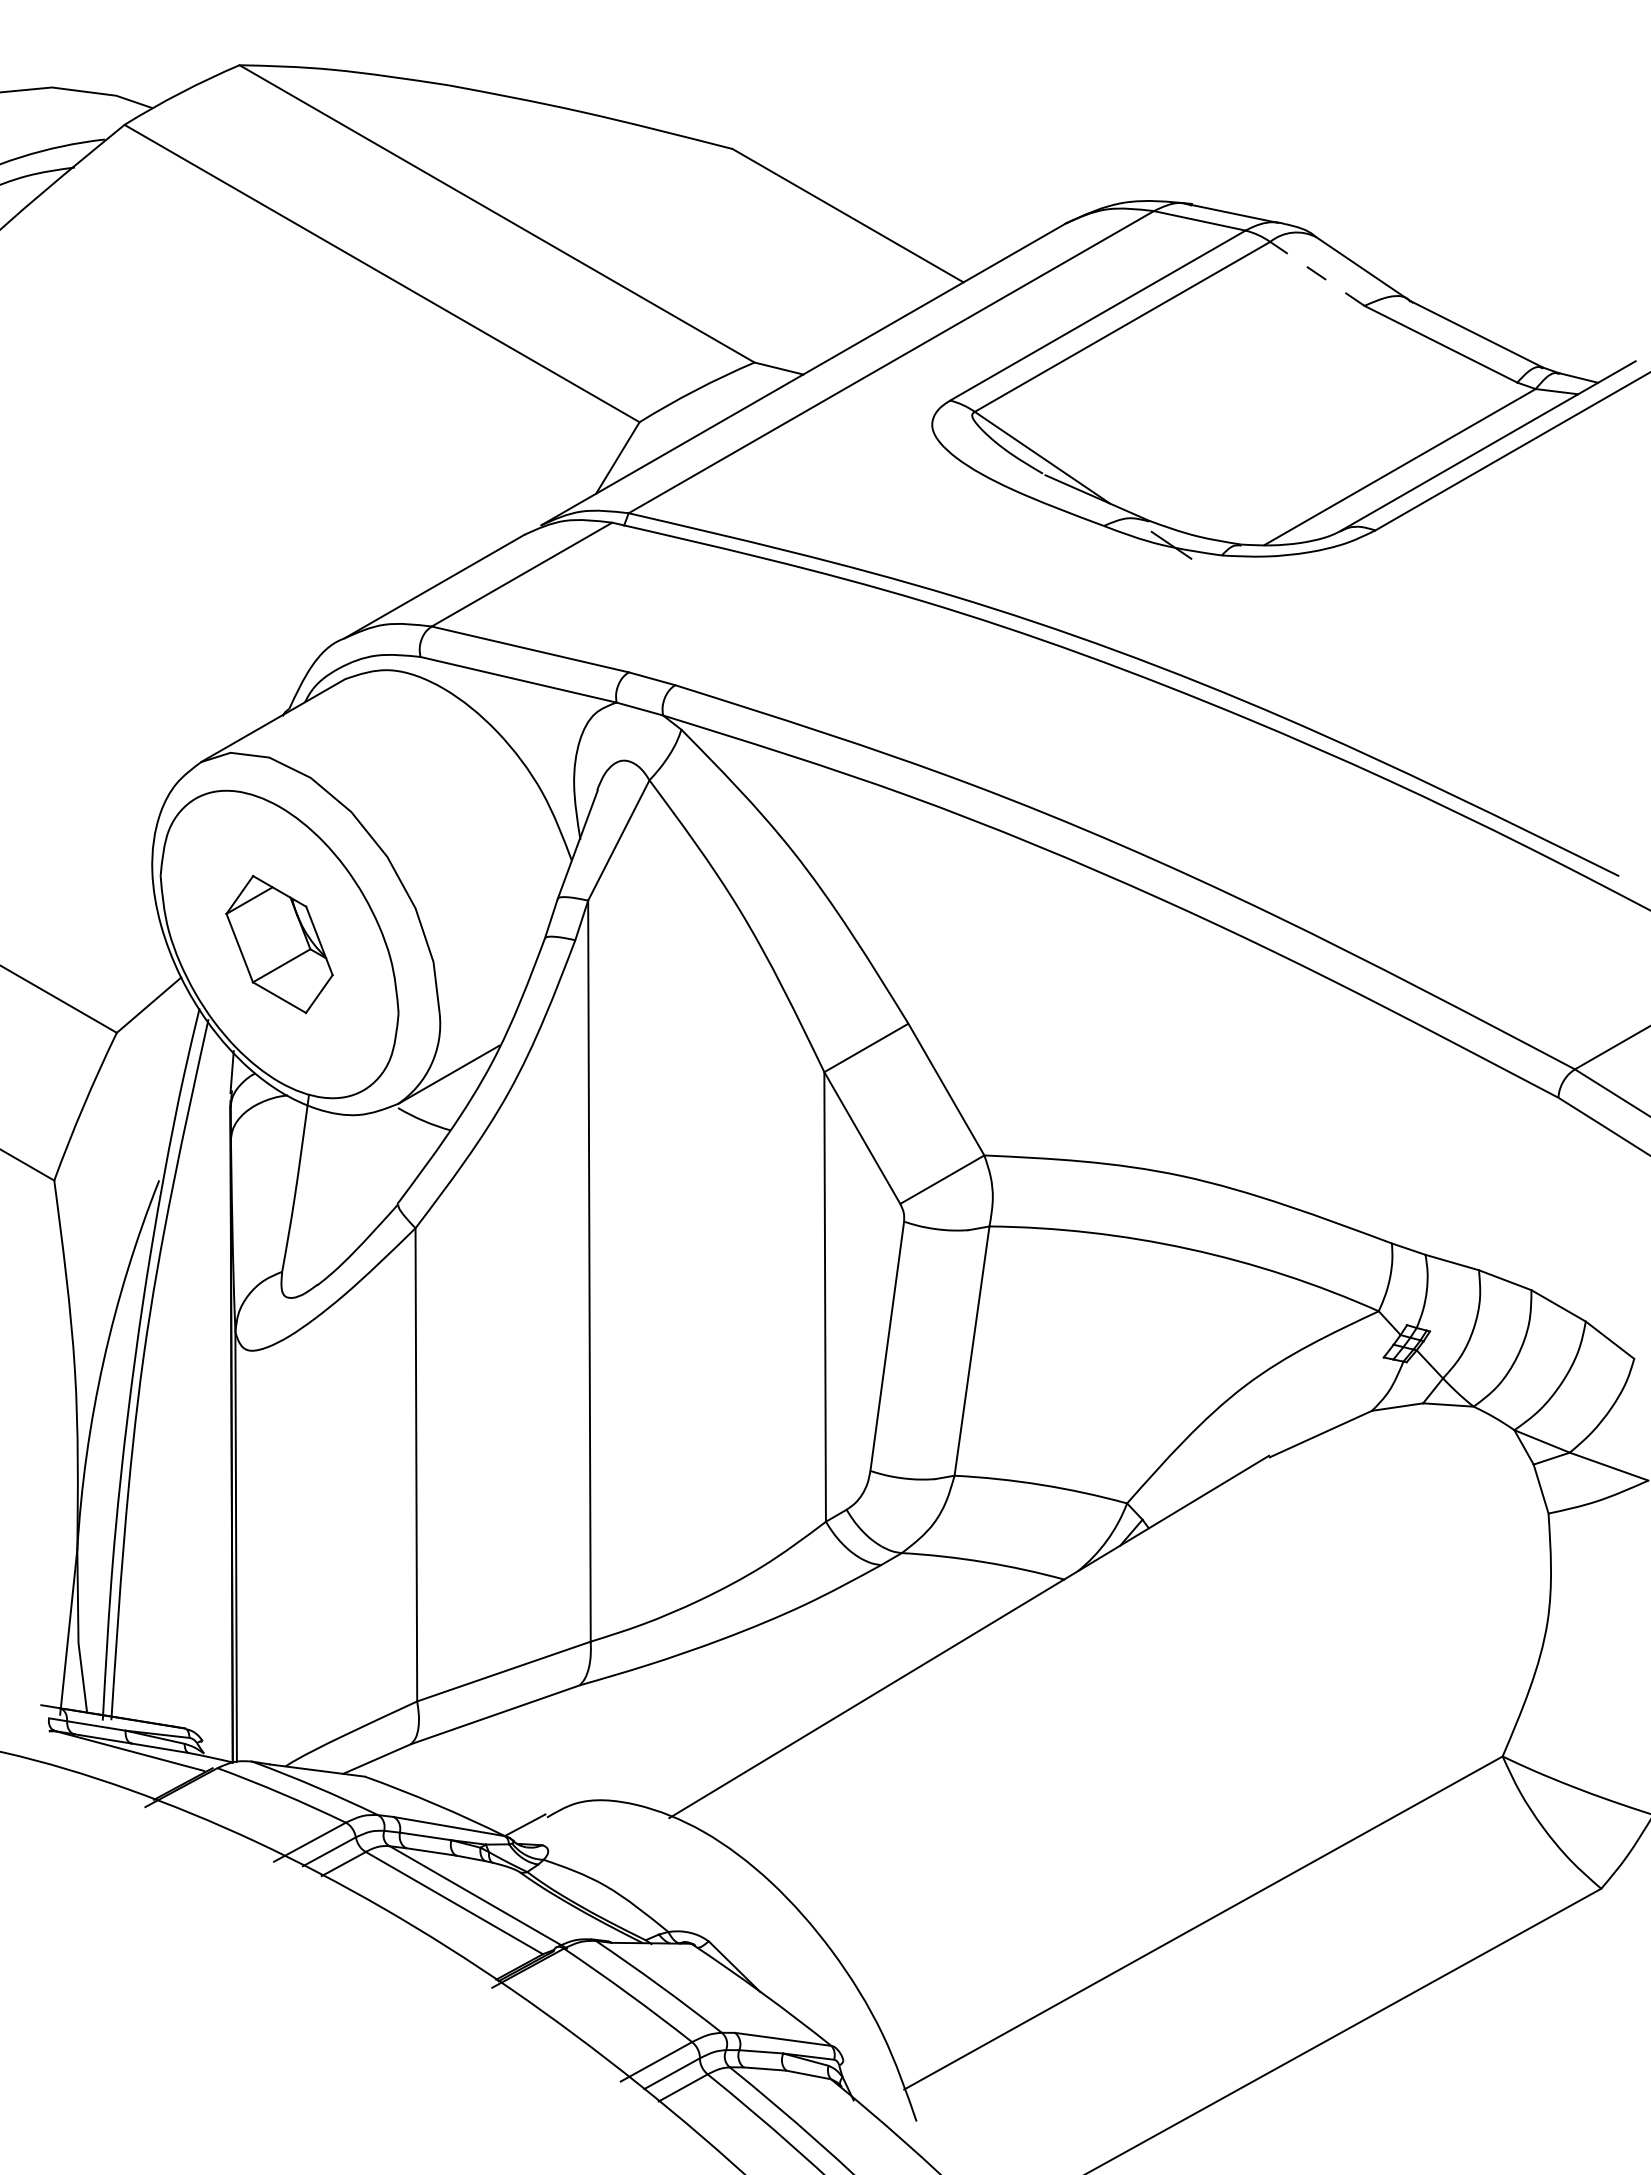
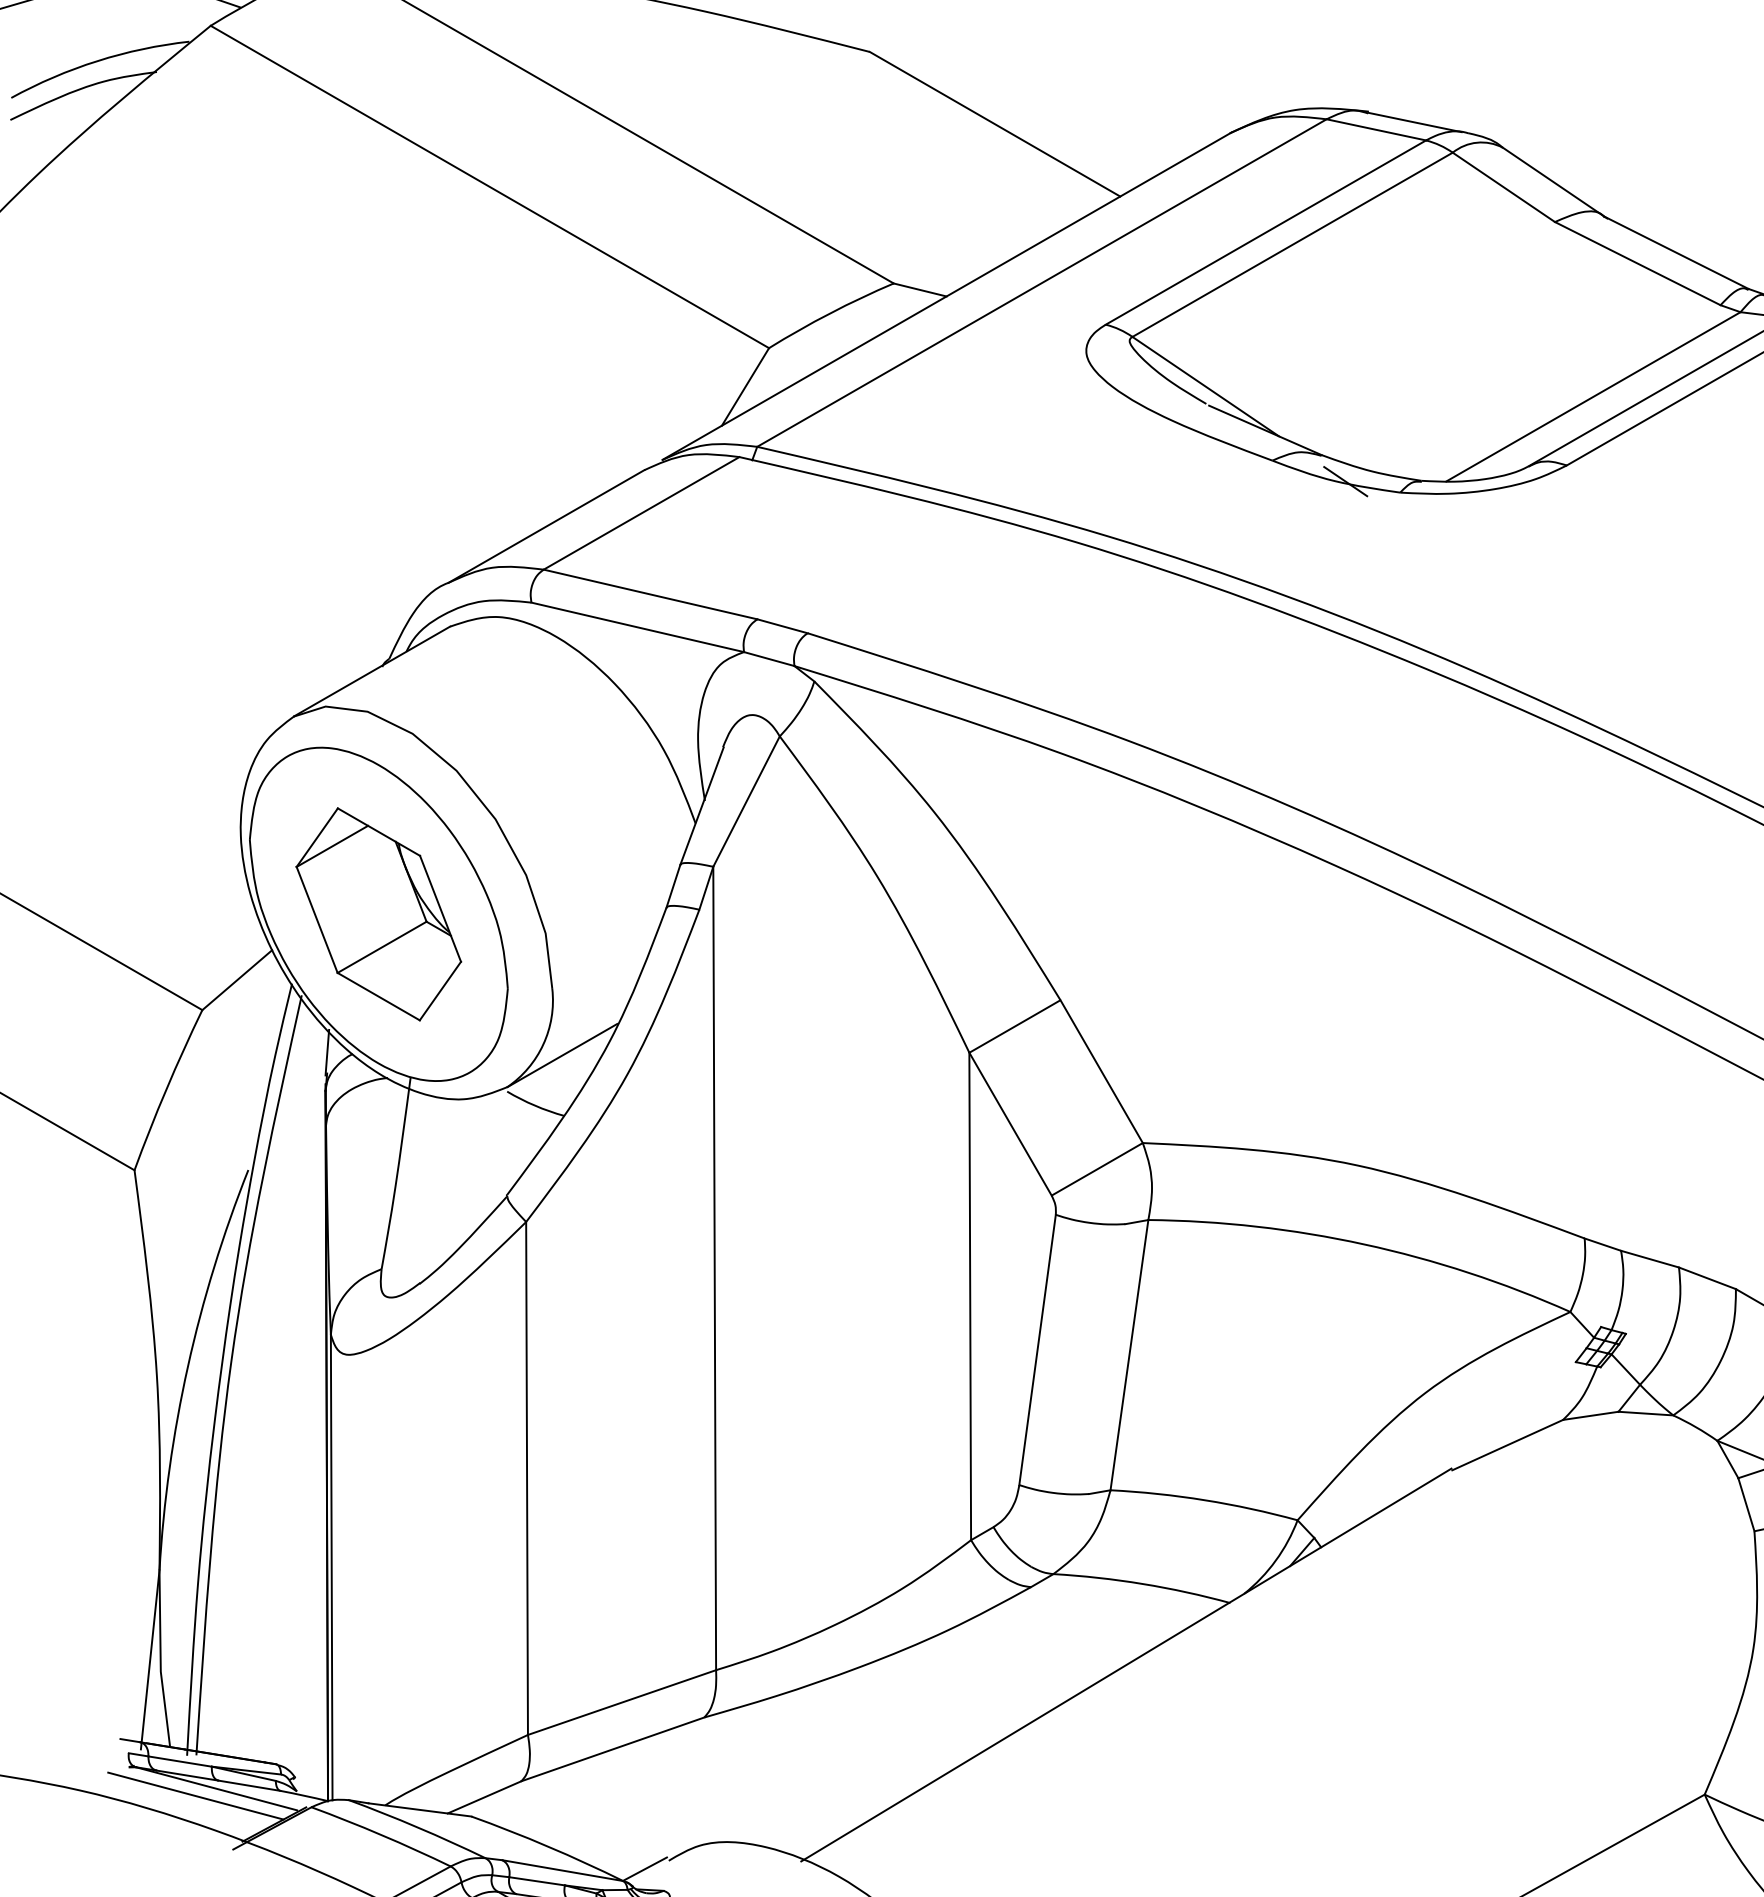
line: (1317, 273) -> (1503, 186), dashed -> solid
part: (279, 944) -> (378, 914), size x1.43
line: (110, 1757) -> (195, 1795), added

